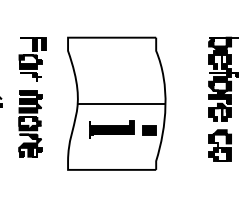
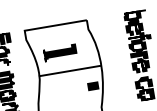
part: (111, 129) -> (60, 52), moved

